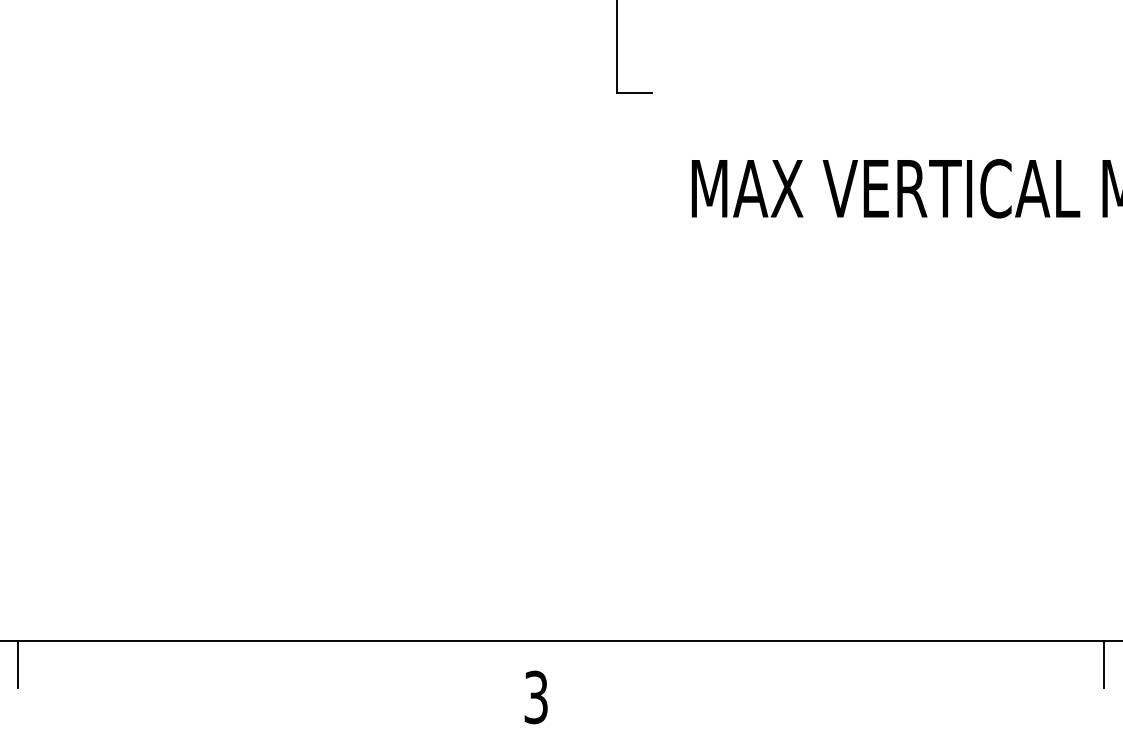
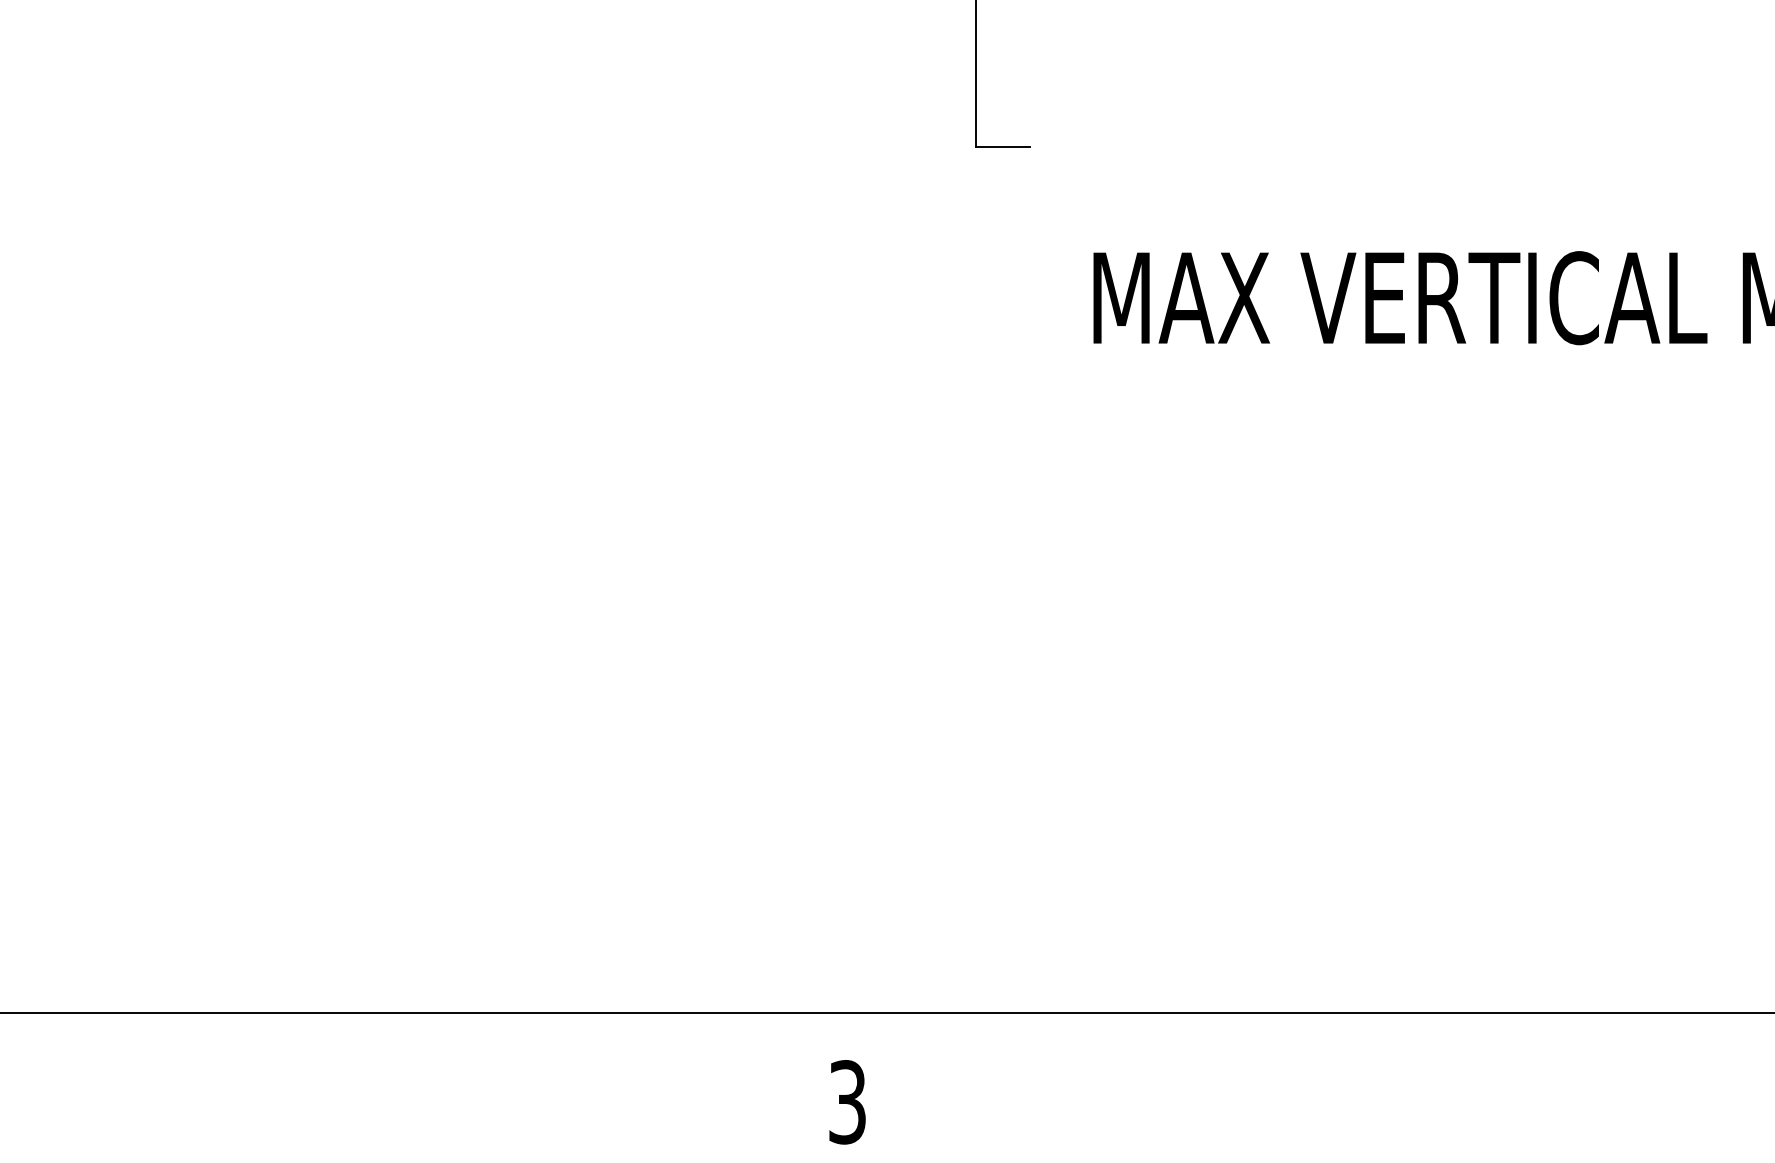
line: (18, 664) -> (29, 1050), removed
line: (1104, 664) -> (1745, 1050), removed

